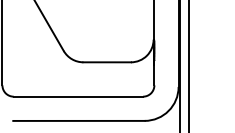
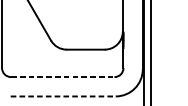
line: (78, 96) -> (62, 76), solid -> dashed
line: (78, 120) -> (62, 96), solid -> dashed

